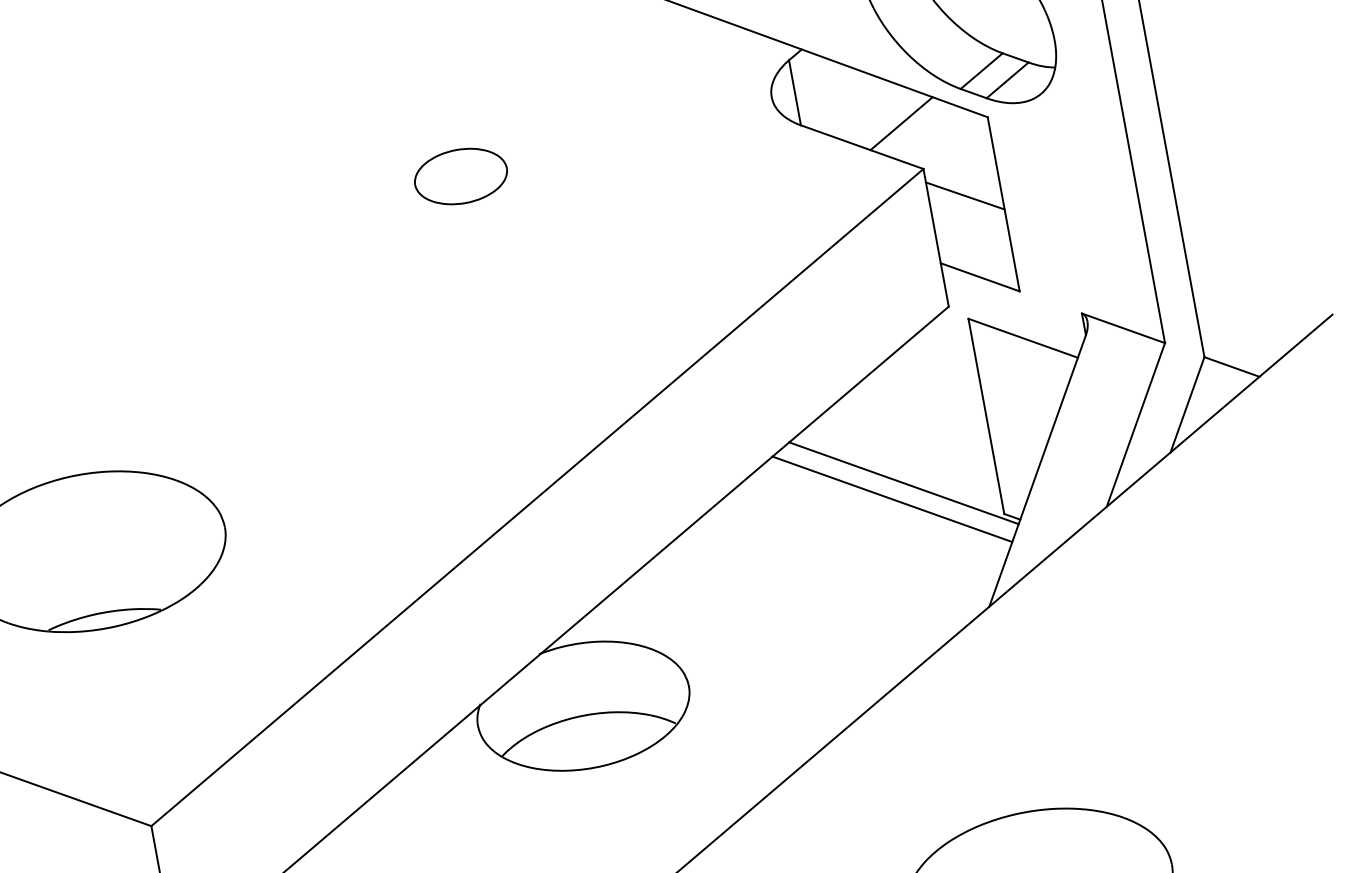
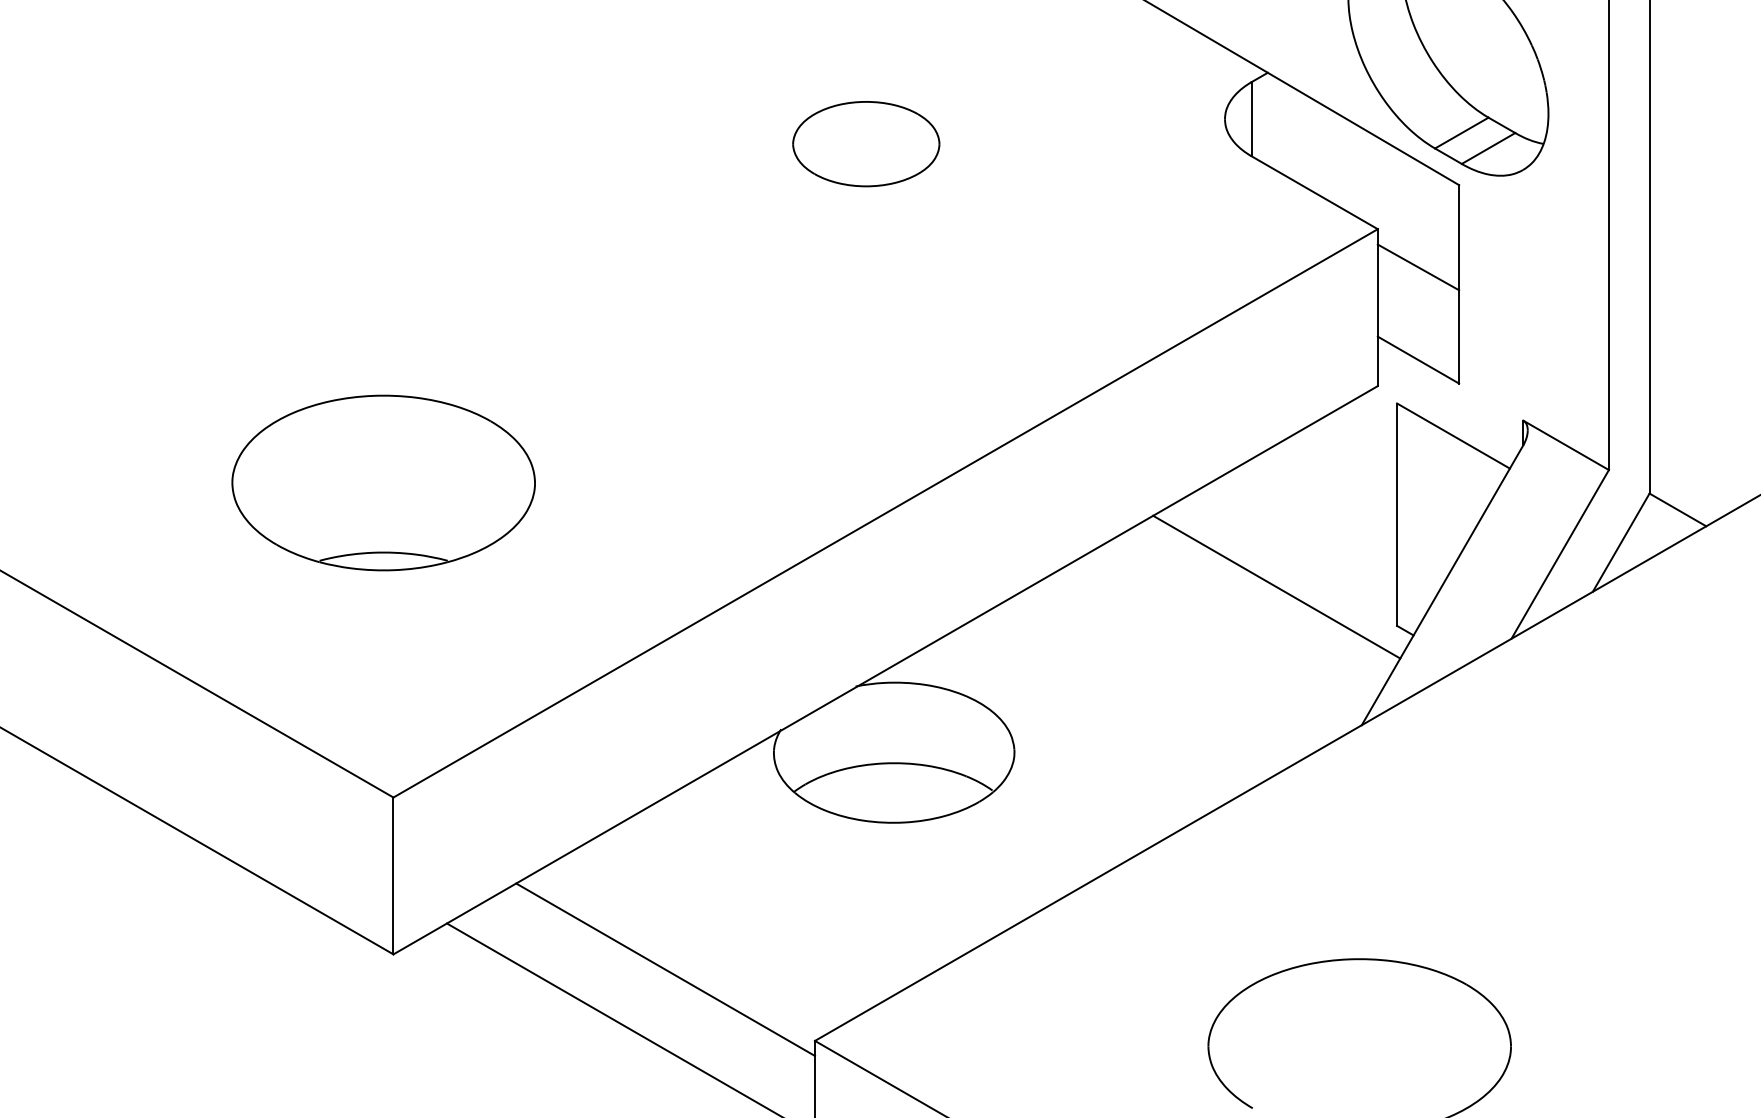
line: (901, 123) -> (1362, 174), removed
part: (461, 176) -> (866, 143), size x1.4
line: (903, 483) -> (1292, 571), removed

